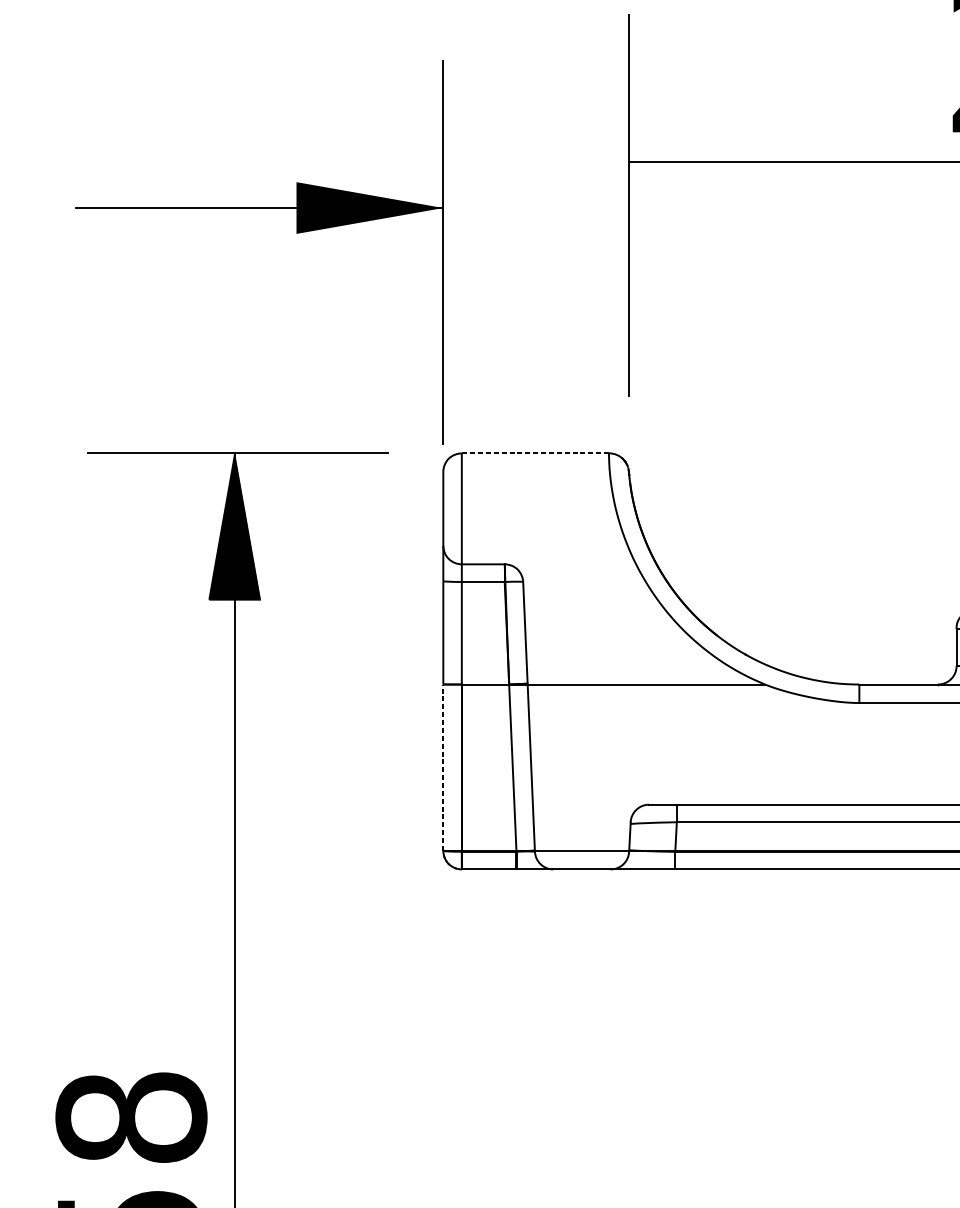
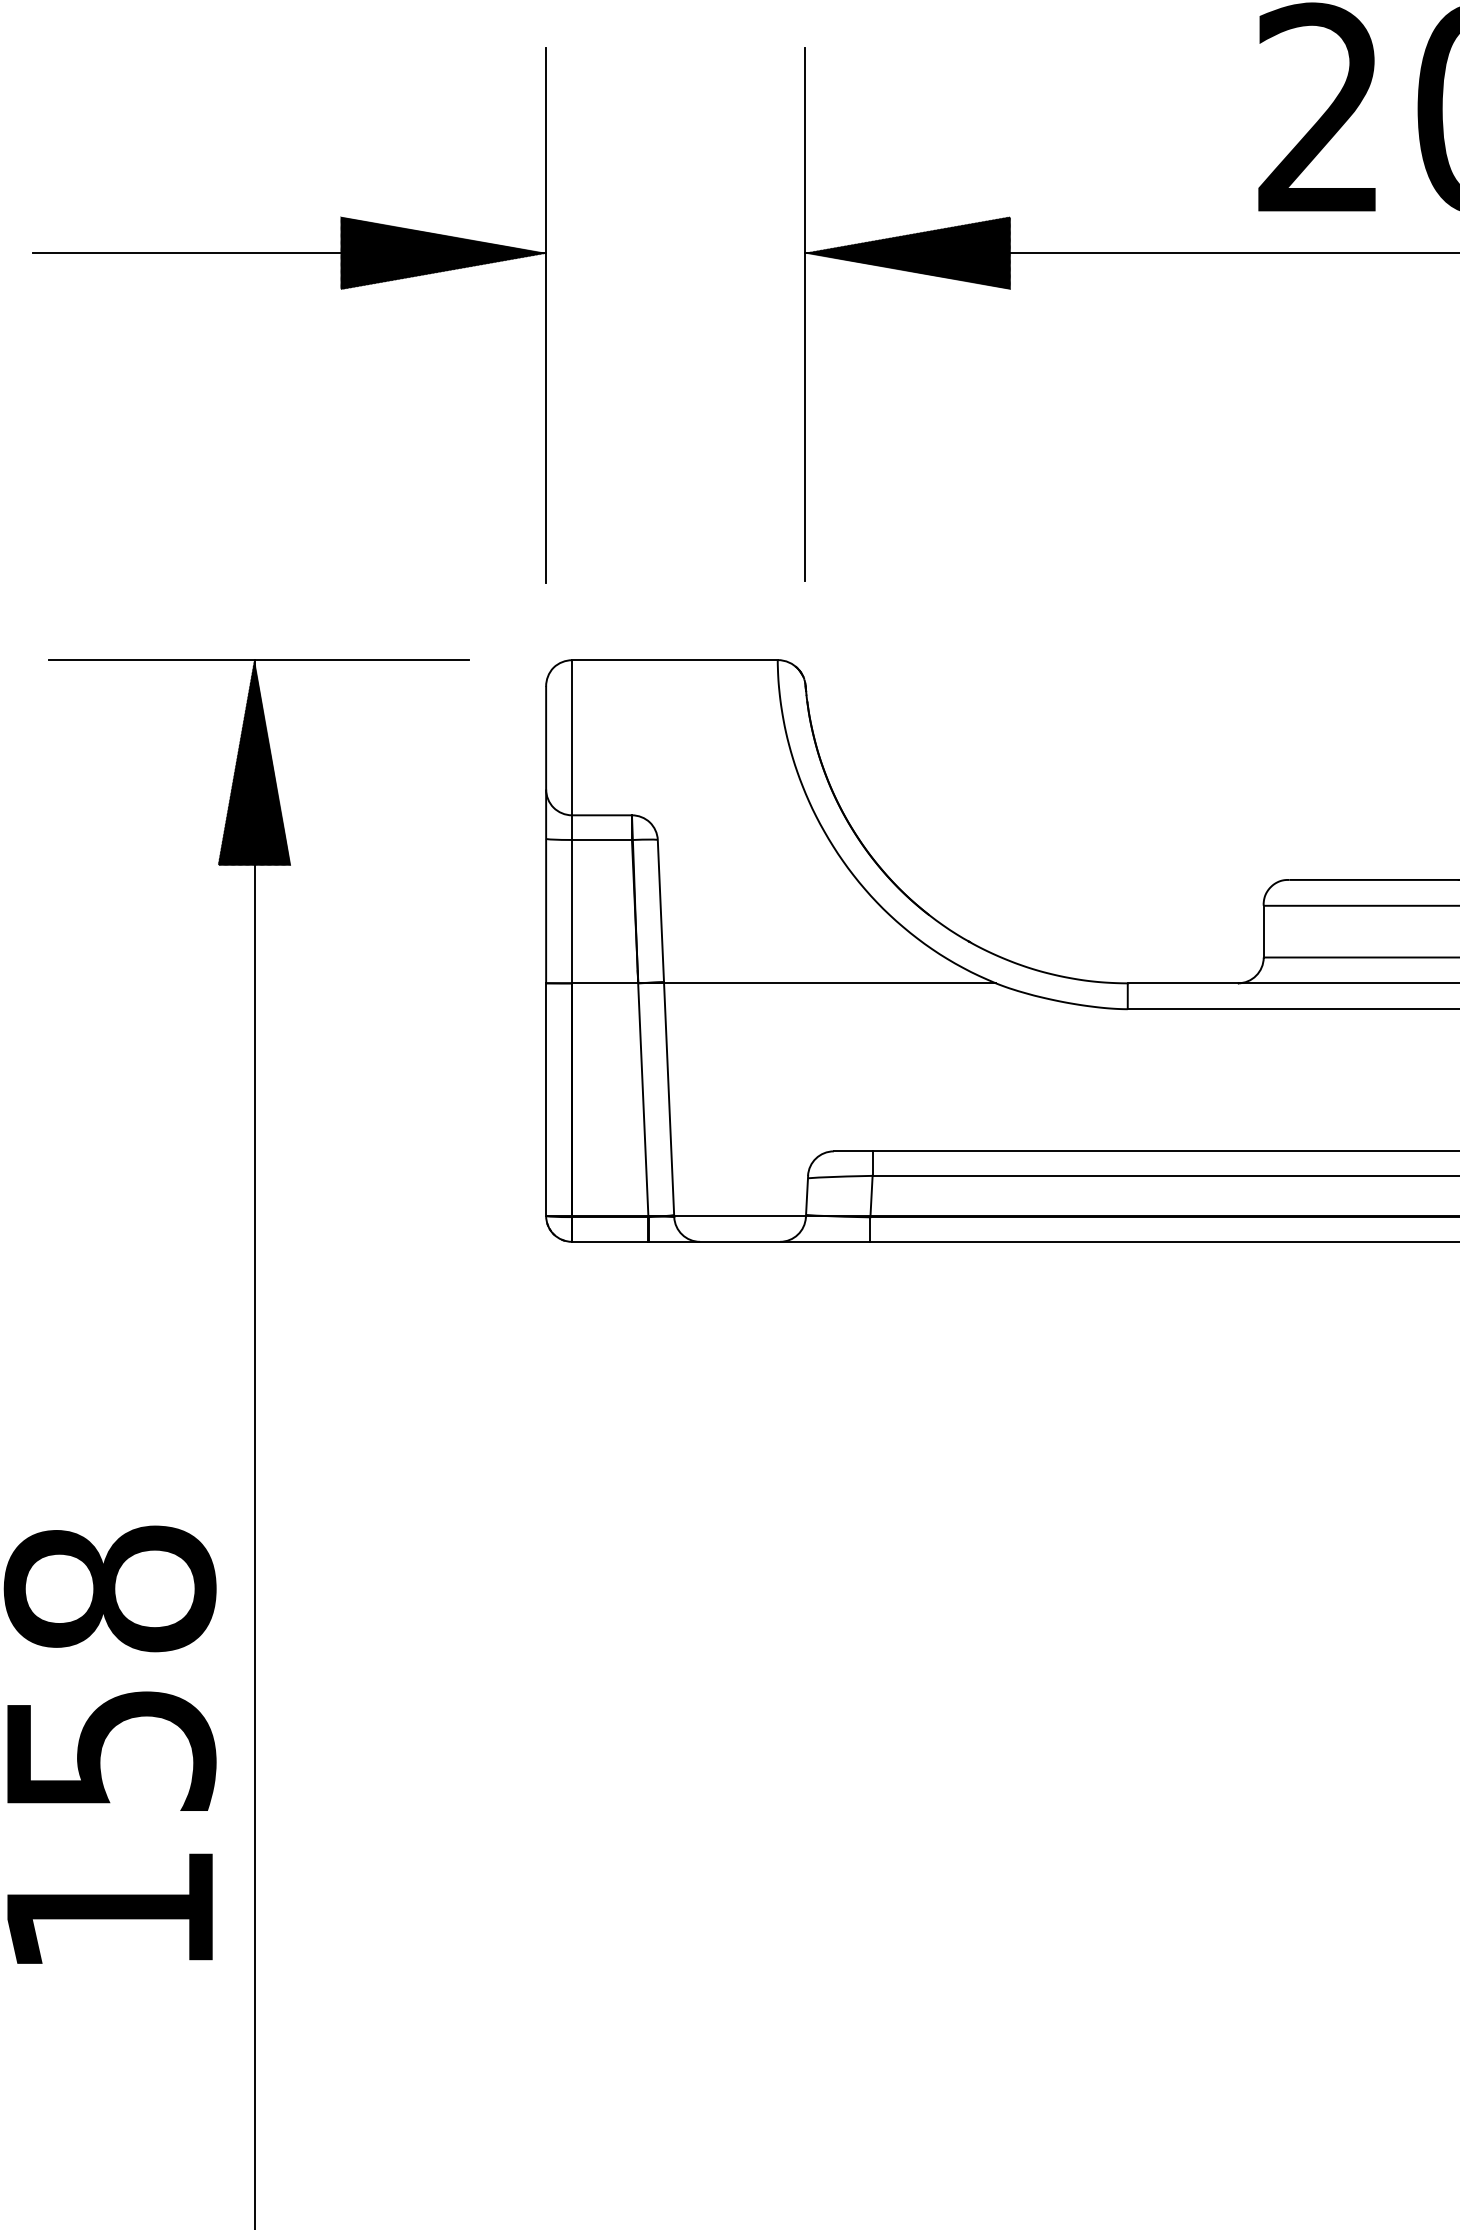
hatch: (701, 162) -> (907, 253), added
part: (296, 233) -> (340, 288), moved
line: (535, 453) -> (674, 660), dashed -> solid
line: (443, 767) -> (546, 1099), dashed -> solid

